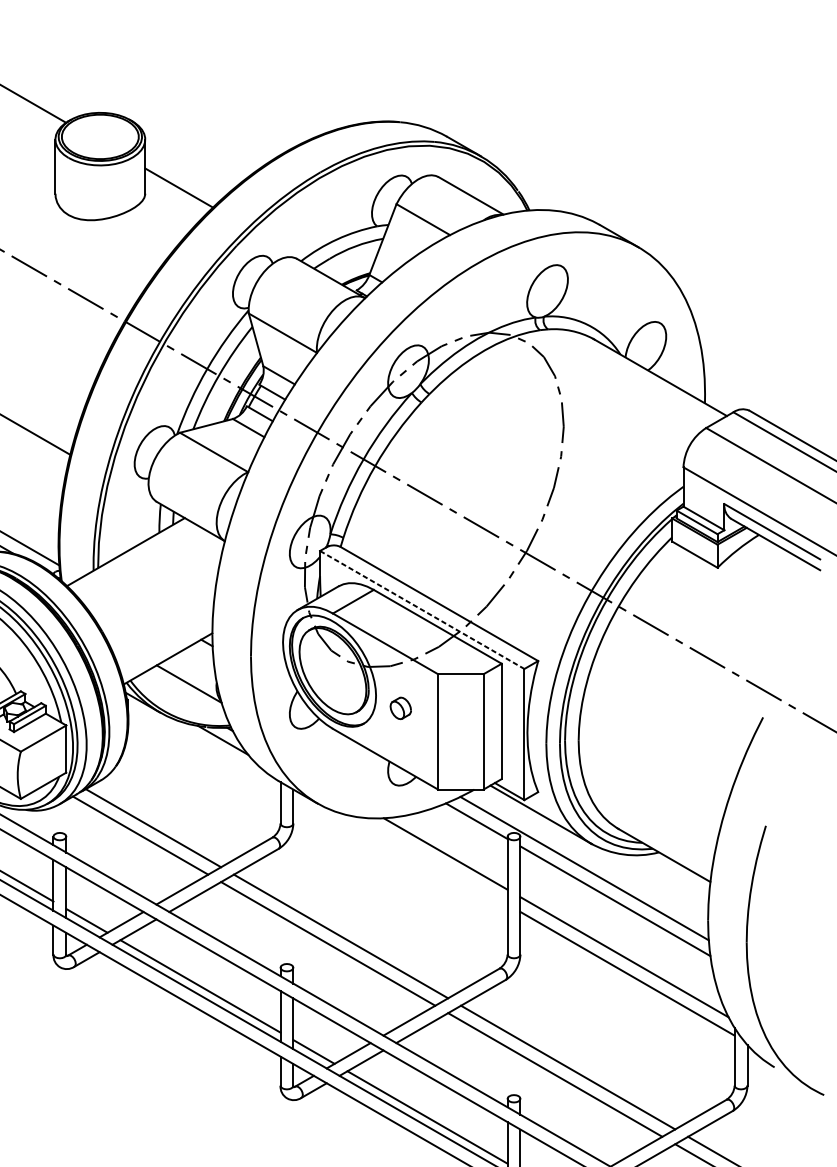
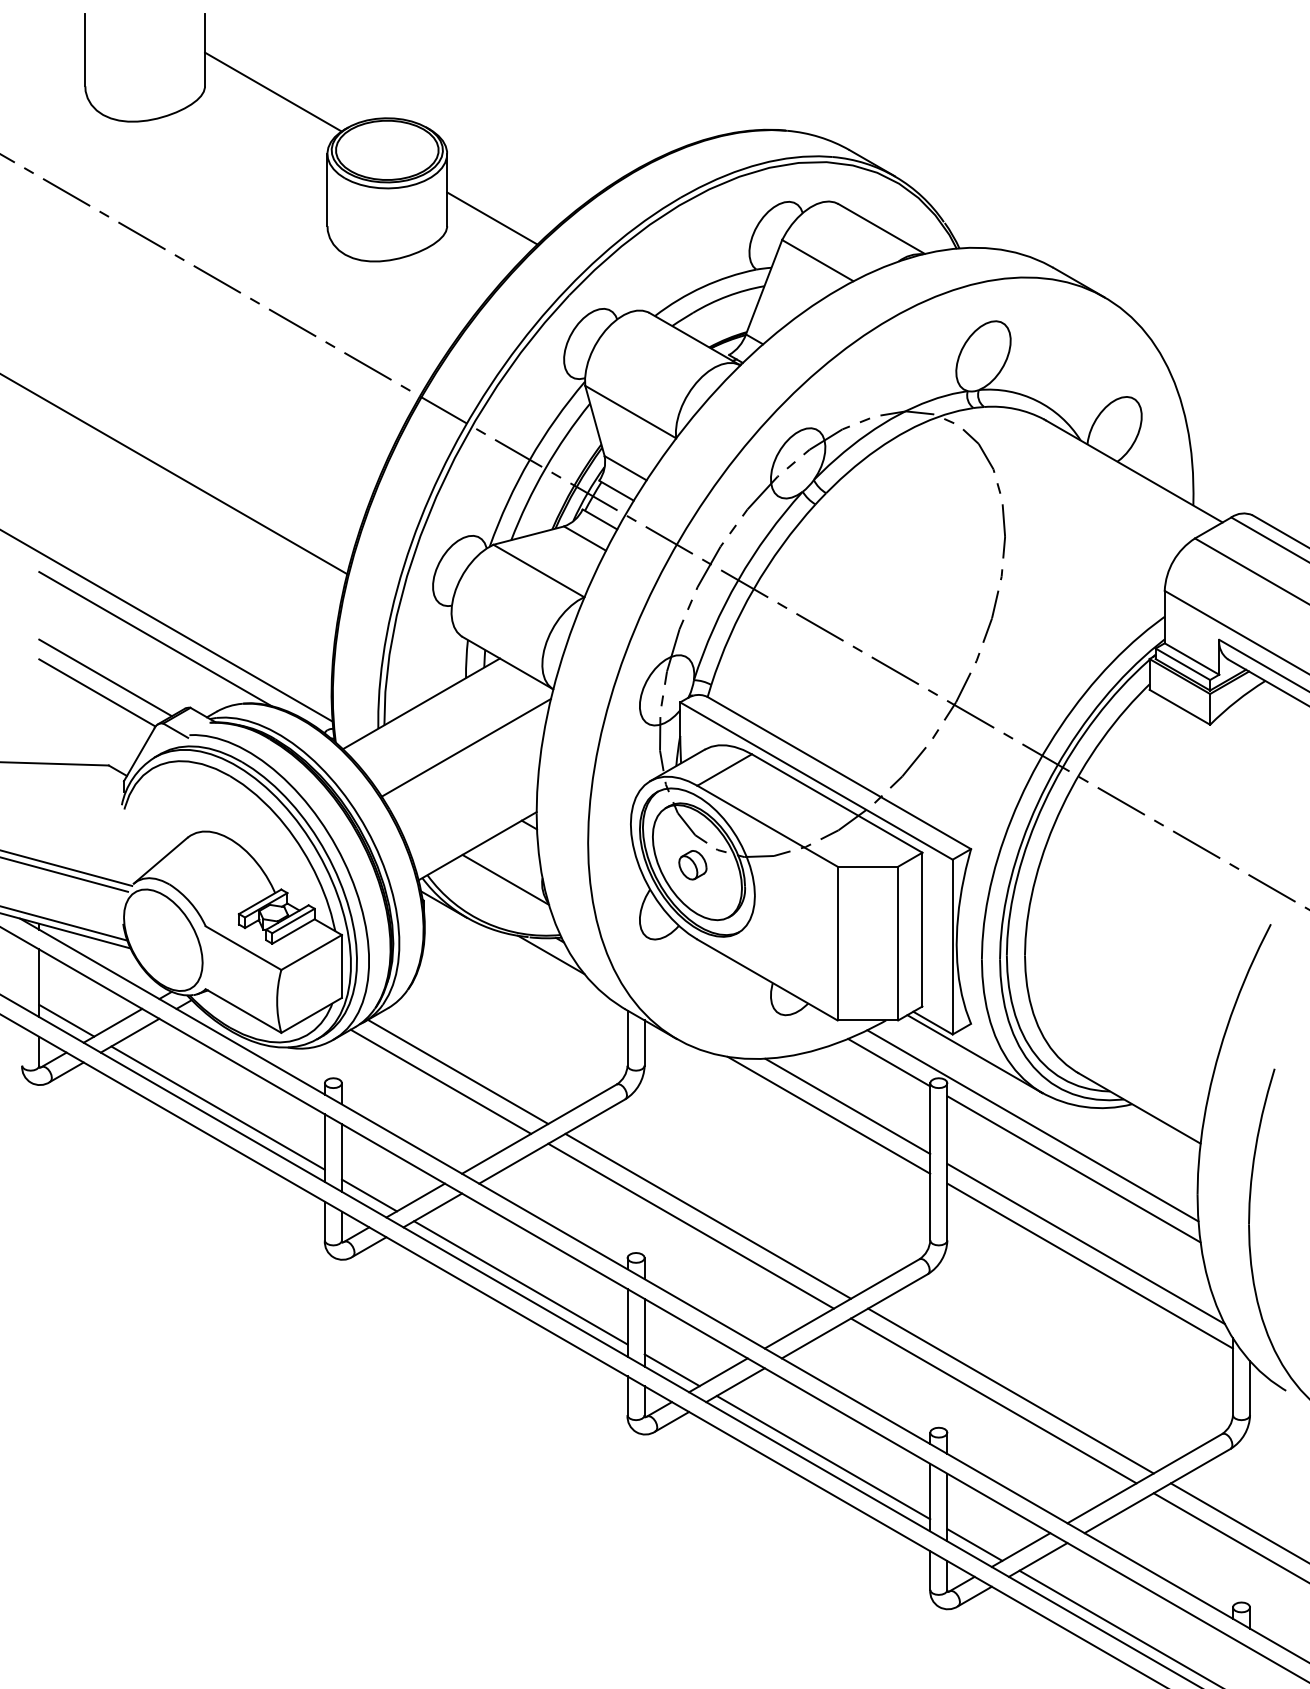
line: (158, 584) -> (465, 747), added
line: (422, 610) -> (816, 781), dashed -> solid
part: (400, 708) -> (692, 865), moved
line: (431, 860) -> (828, 1114), added

